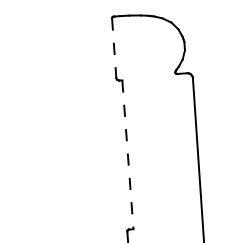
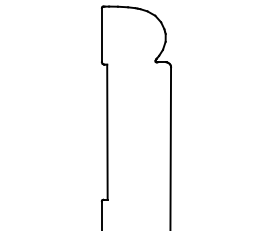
line: (113, 48) -> (101, 35), dashed -> solid
line: (128, 155) -> (107, 132), dashed -> solid

